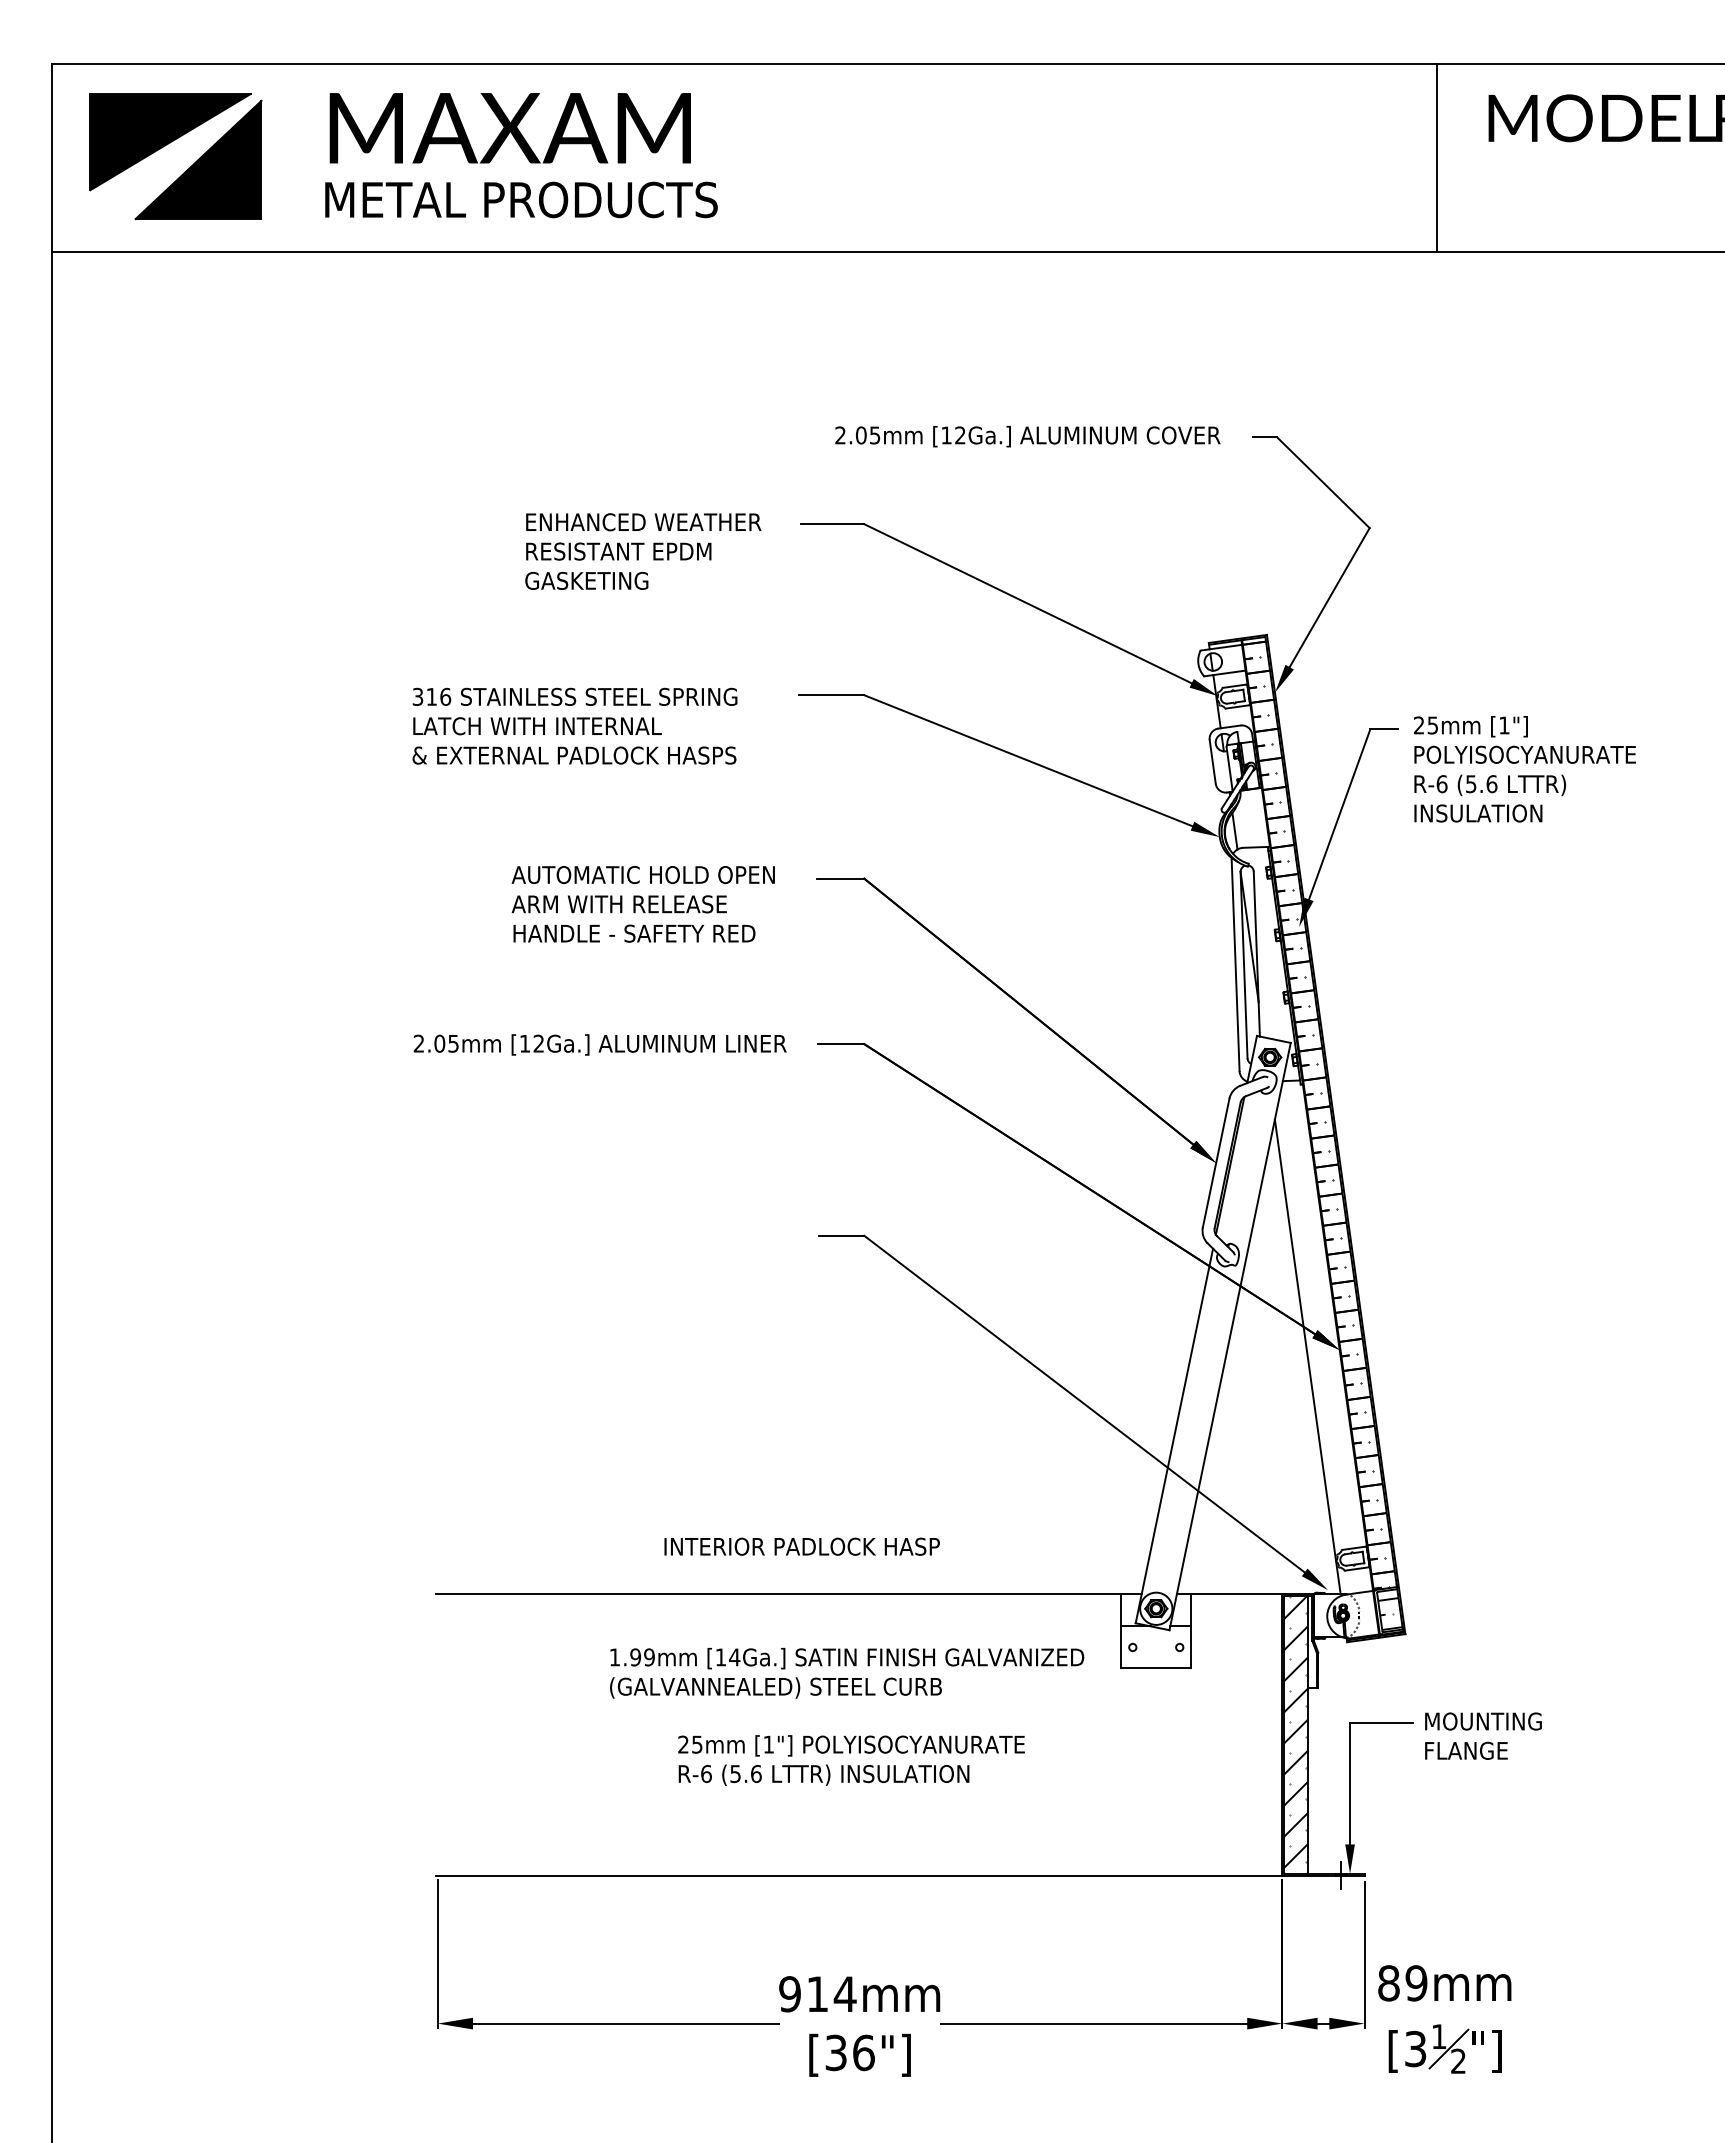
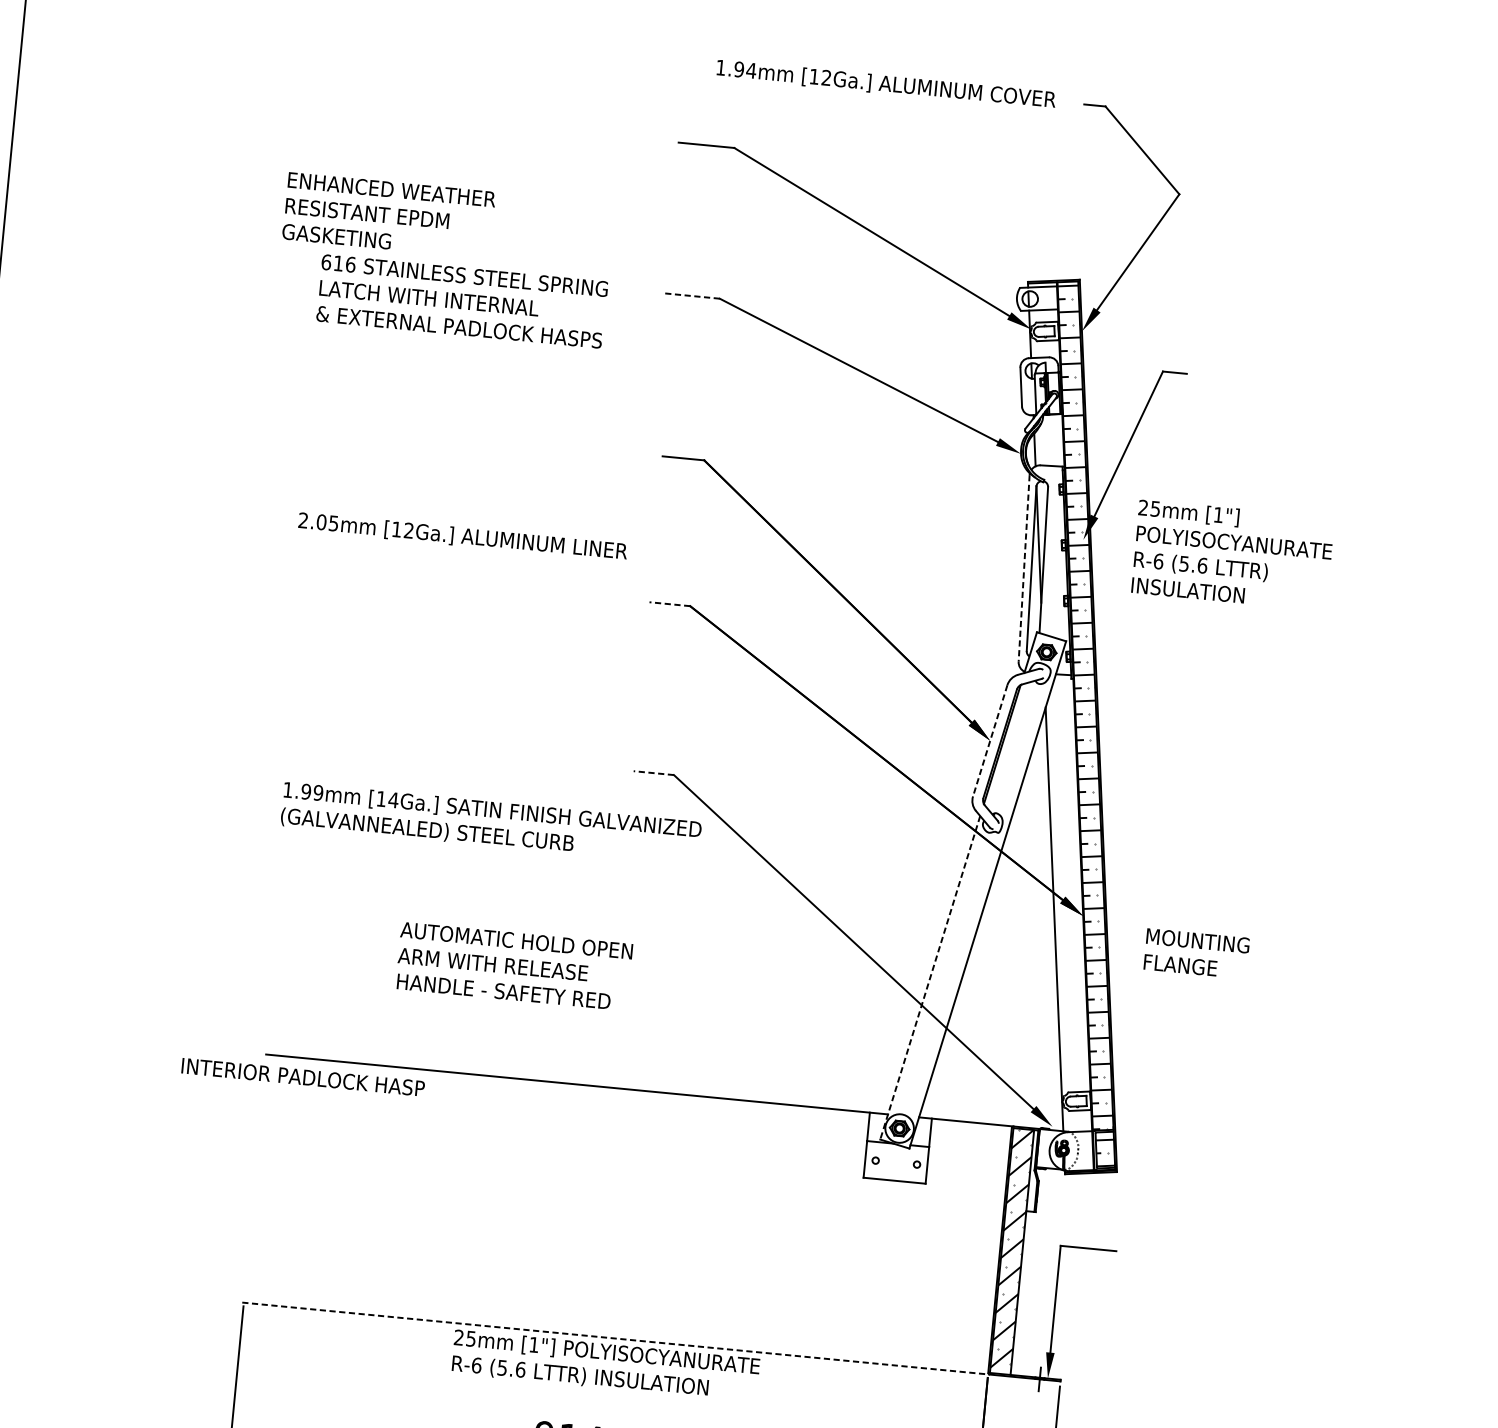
text: (857, 435) -> (735, 69), 2.05mm -> 1.94mm
text: (643, 551) -> (389, 215), moved
line: (831, 695) -> (690, 296), solid -> dashed
text: (417, 696) -> (326, 261), 316 -> 616
text: (1524, 769) -> (1232, 555), moved
text: (642, 904) -> (513, 966), moved
line: (1235, 965) -> (1024, 568), solid -> dashed
text: (599, 1044) -> (462, 536), moved
line: (840, 1044) -> (669, 604), solid -> dashed
hatch: (1319, 1114) -> (1085, 706), removed
line: (1216, 1163) -> (990, 741), solid -> dashed
line: (841, 1235) -> (653, 772), solid -> dashed
line: (1174, 1436) -> (930, 978), solid -> dashed
text: (801, 1546) -> (302, 1077), moved
text: (847, 1673) -> (491, 823), moved
text: (1483, 1735) -> (1196, 953), moved
text: (851, 1760) -> (605, 1365), moved
line: (860, 1875) -> (616, 1338), solid -> dashed

